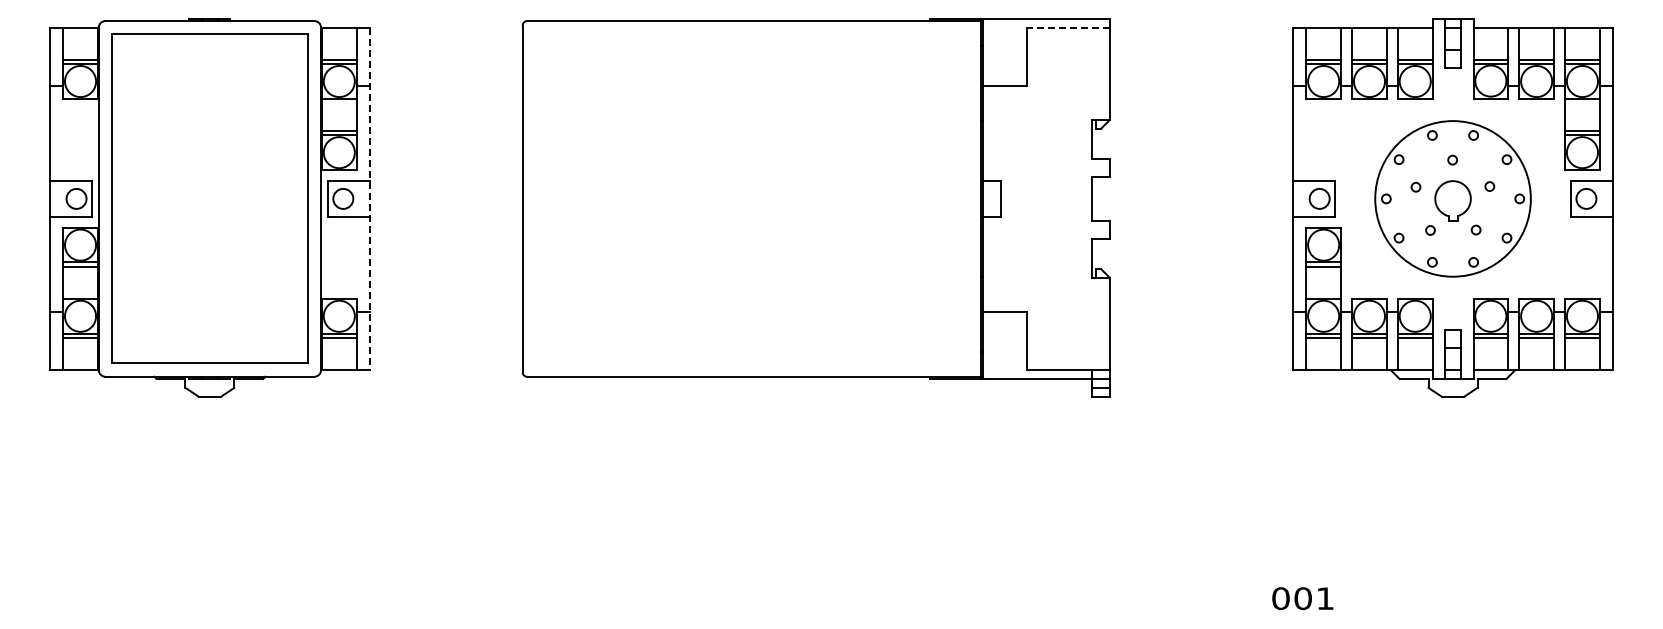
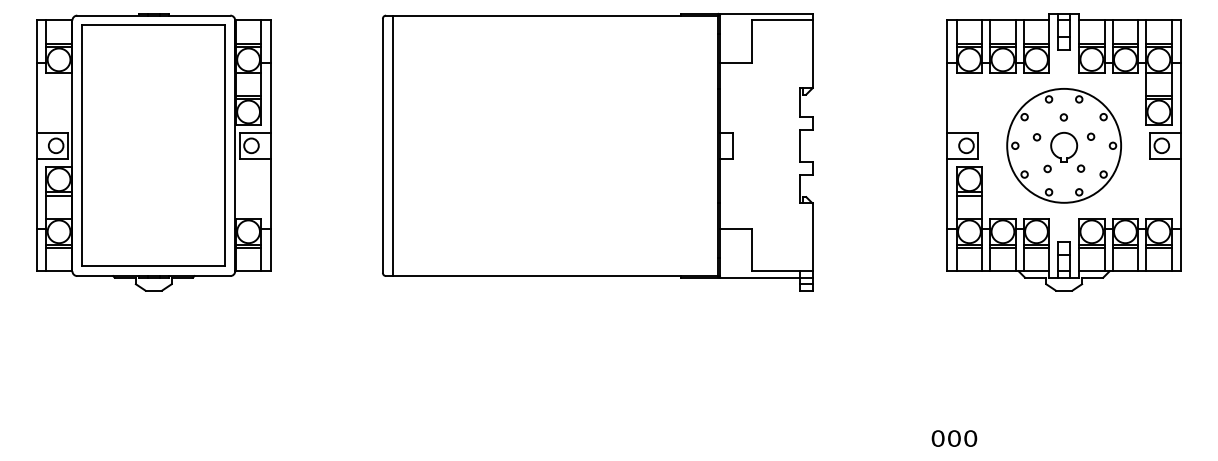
line: (1067, 27) -> (781, 20), dashed -> solid
line: (536, 198) -> (392, 145), added
line: (370, 199) -> (271, 146), dashed -> solid
text: (1325, 598) -> (970, 438), 001 -> 000

